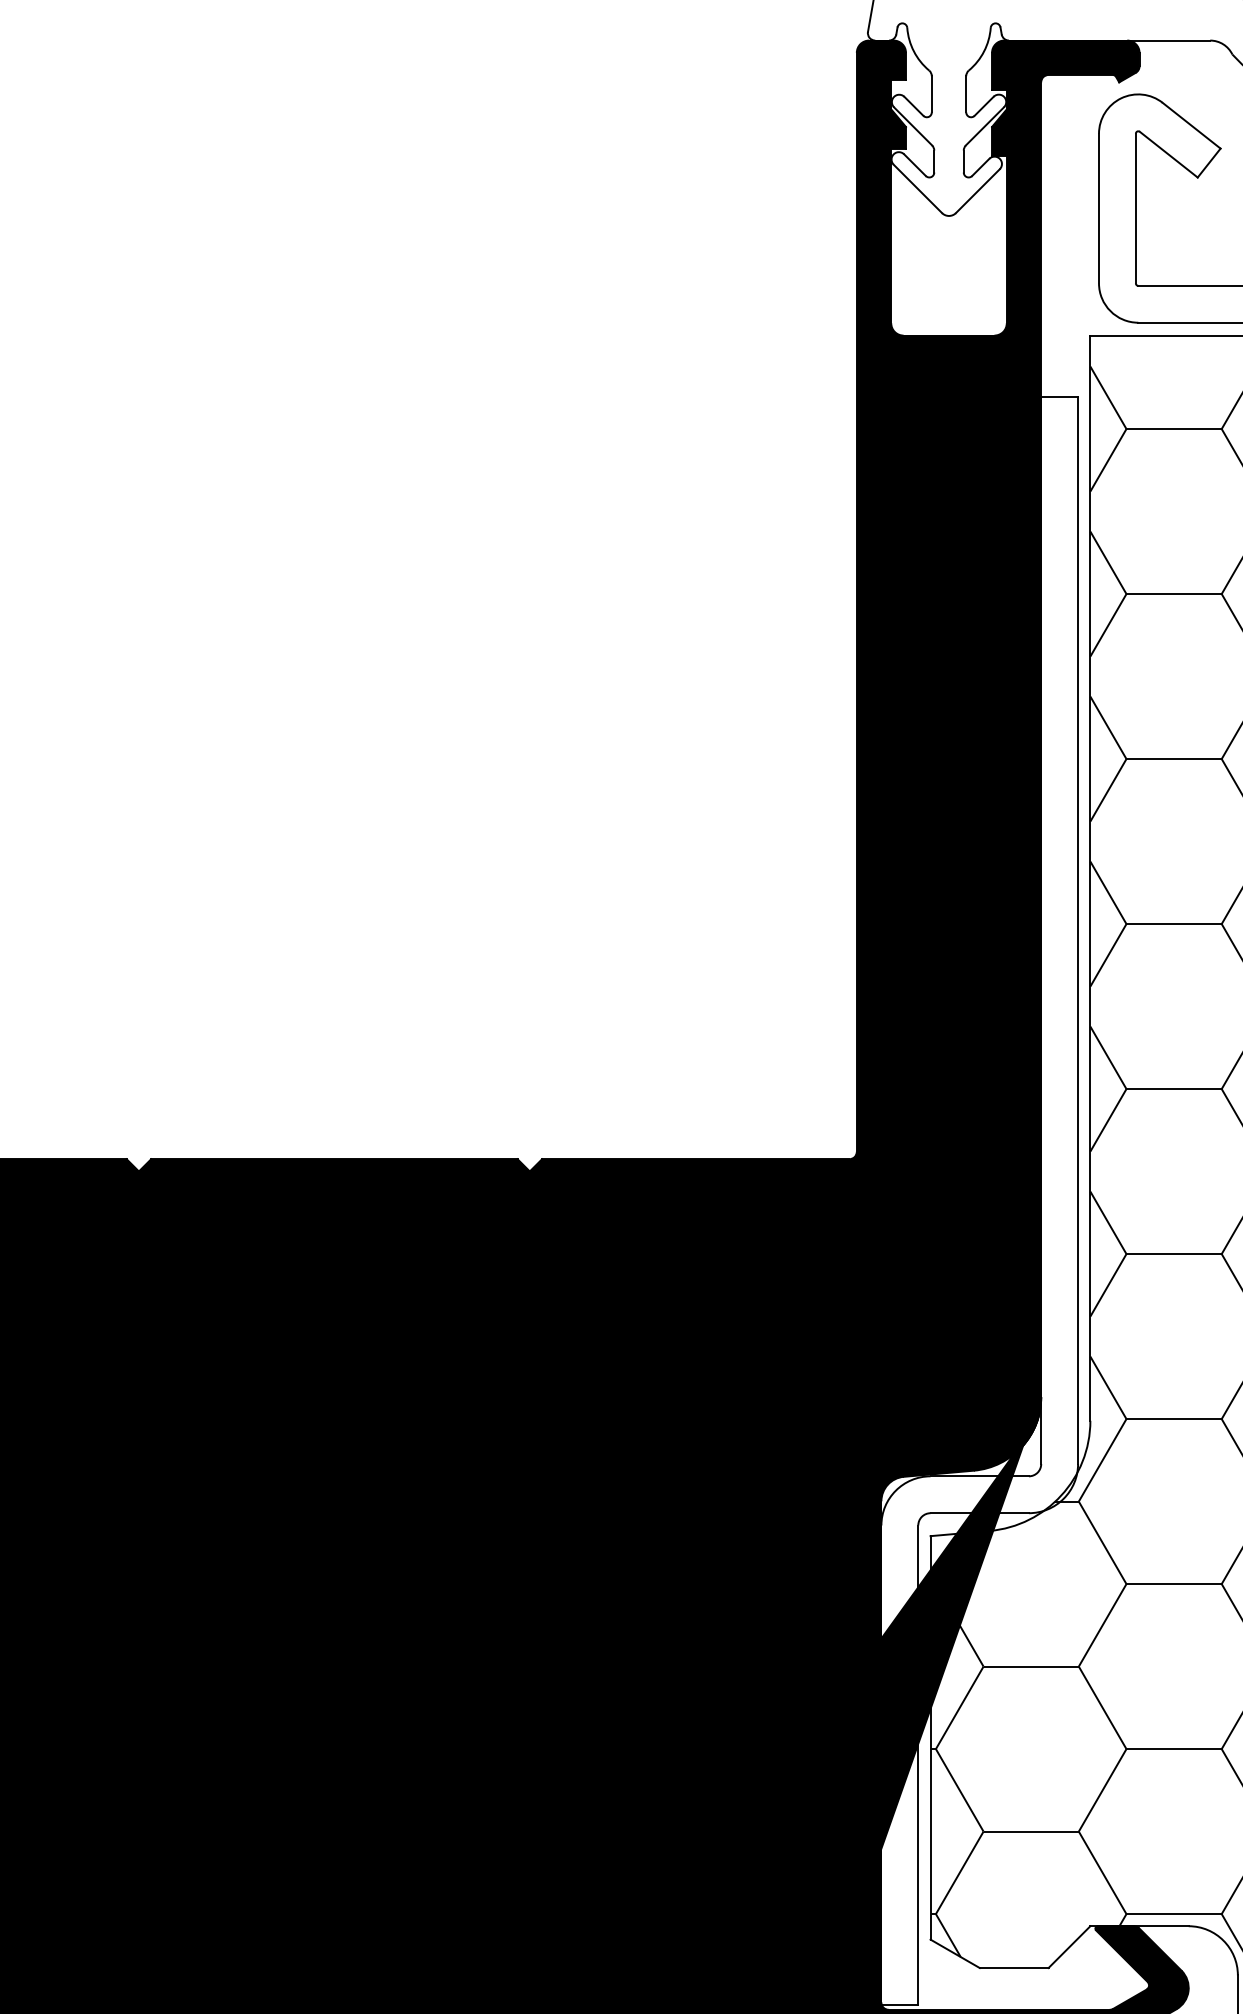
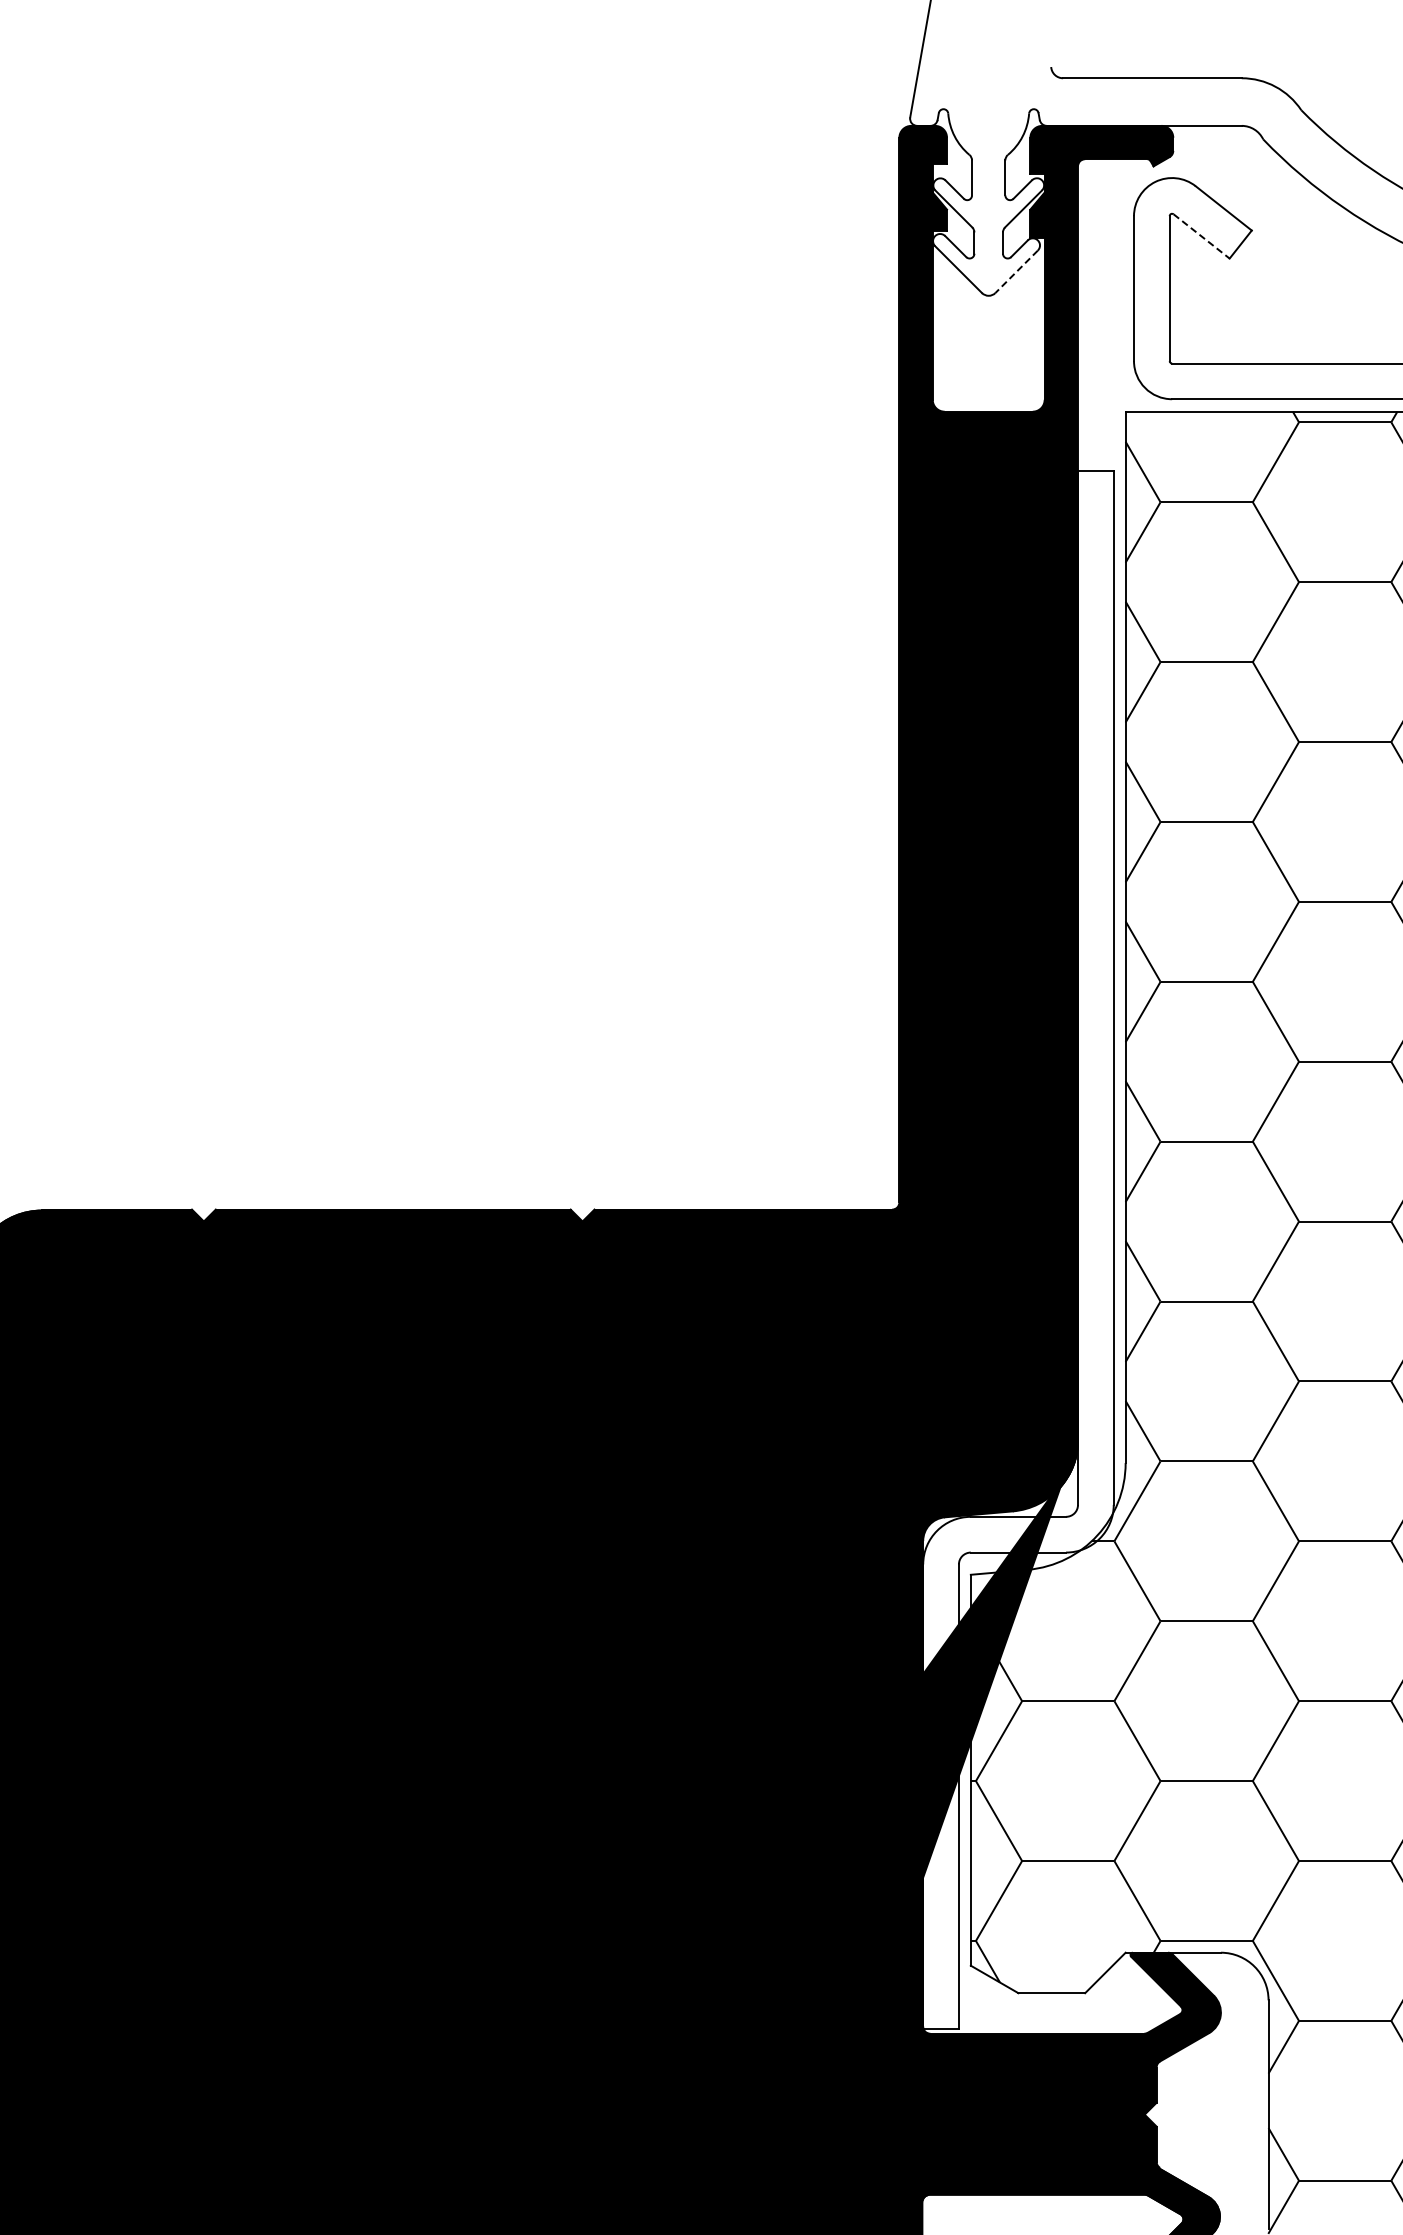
line: (1168, 154) -> (1201, 236), solid -> dashed
line: (977, 191) -> (1016, 272), solid -> dashed

